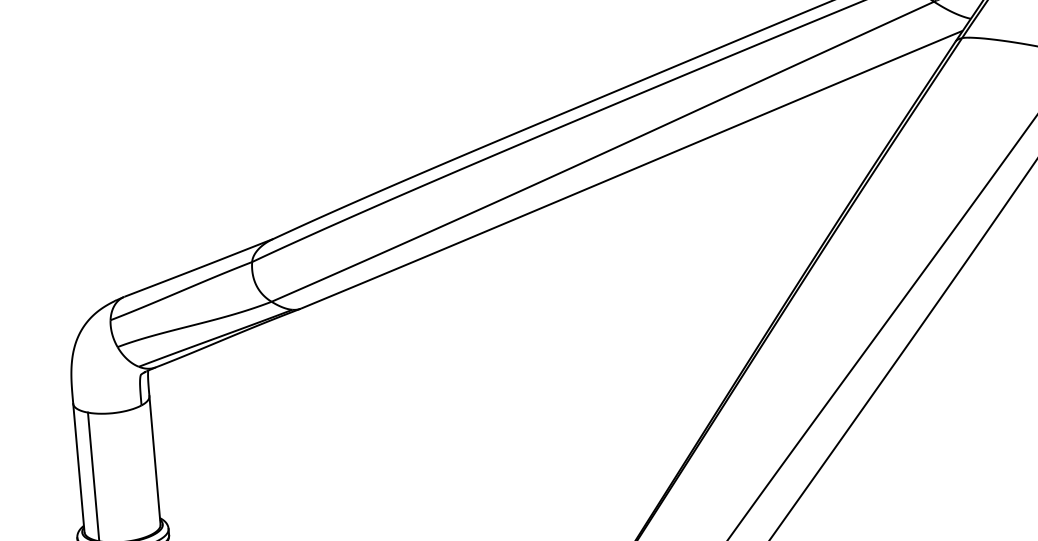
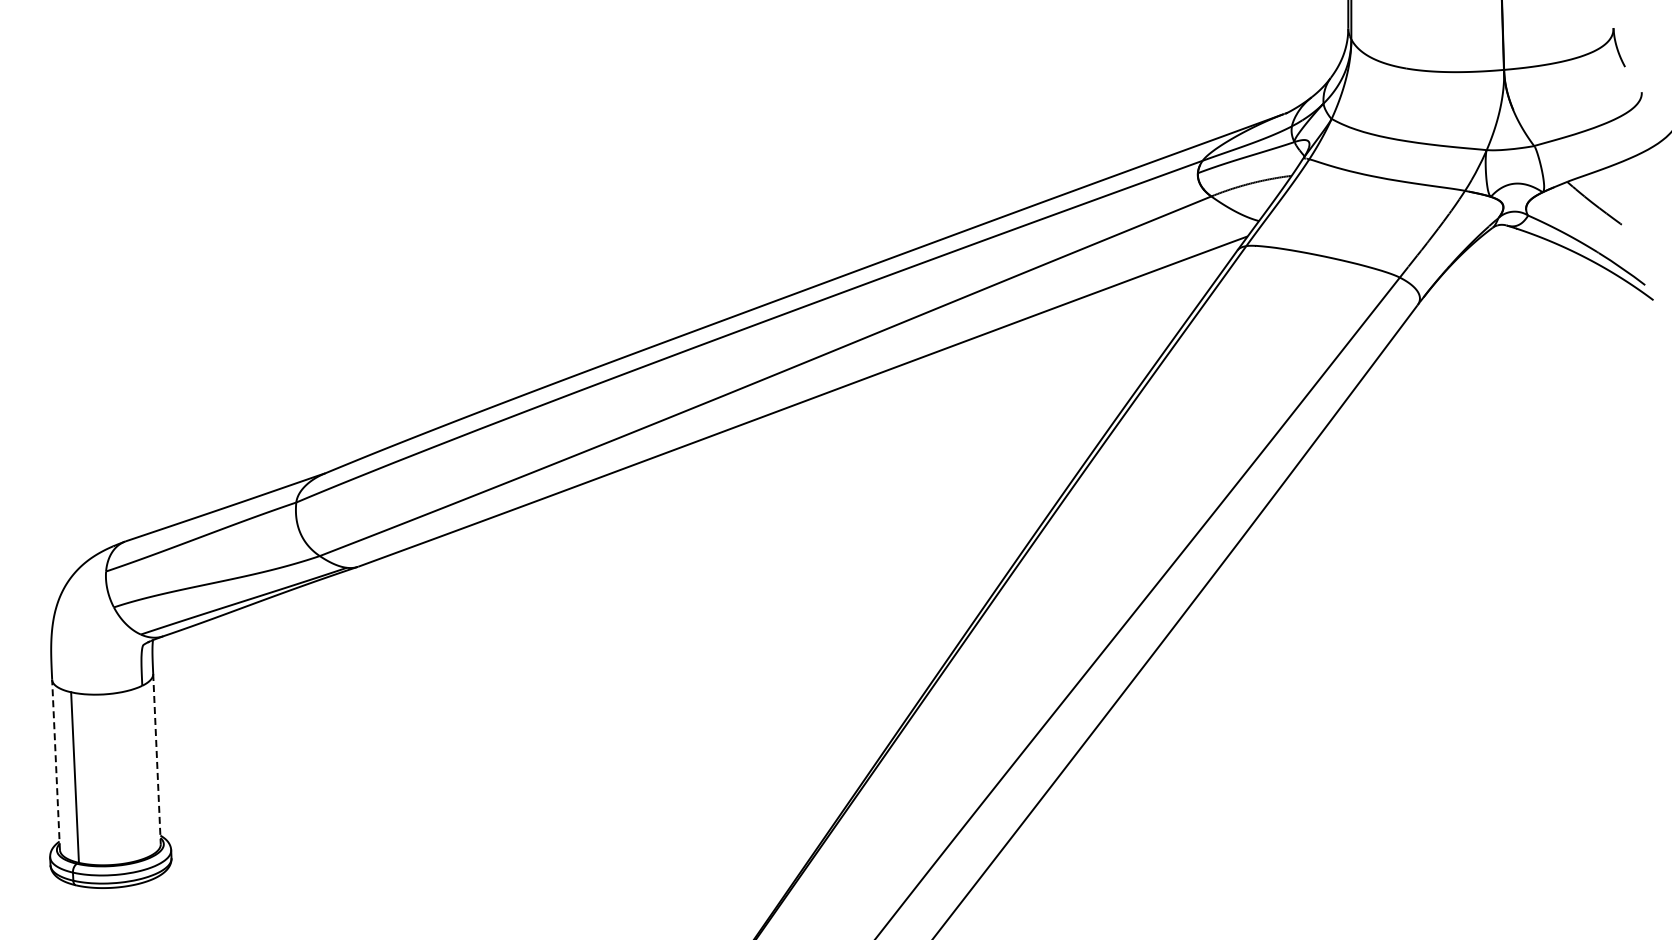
line: (155, 460) -> (157, 759), solid -> dashed
line: (79, 467) -> (56, 764), solid -> dashed

